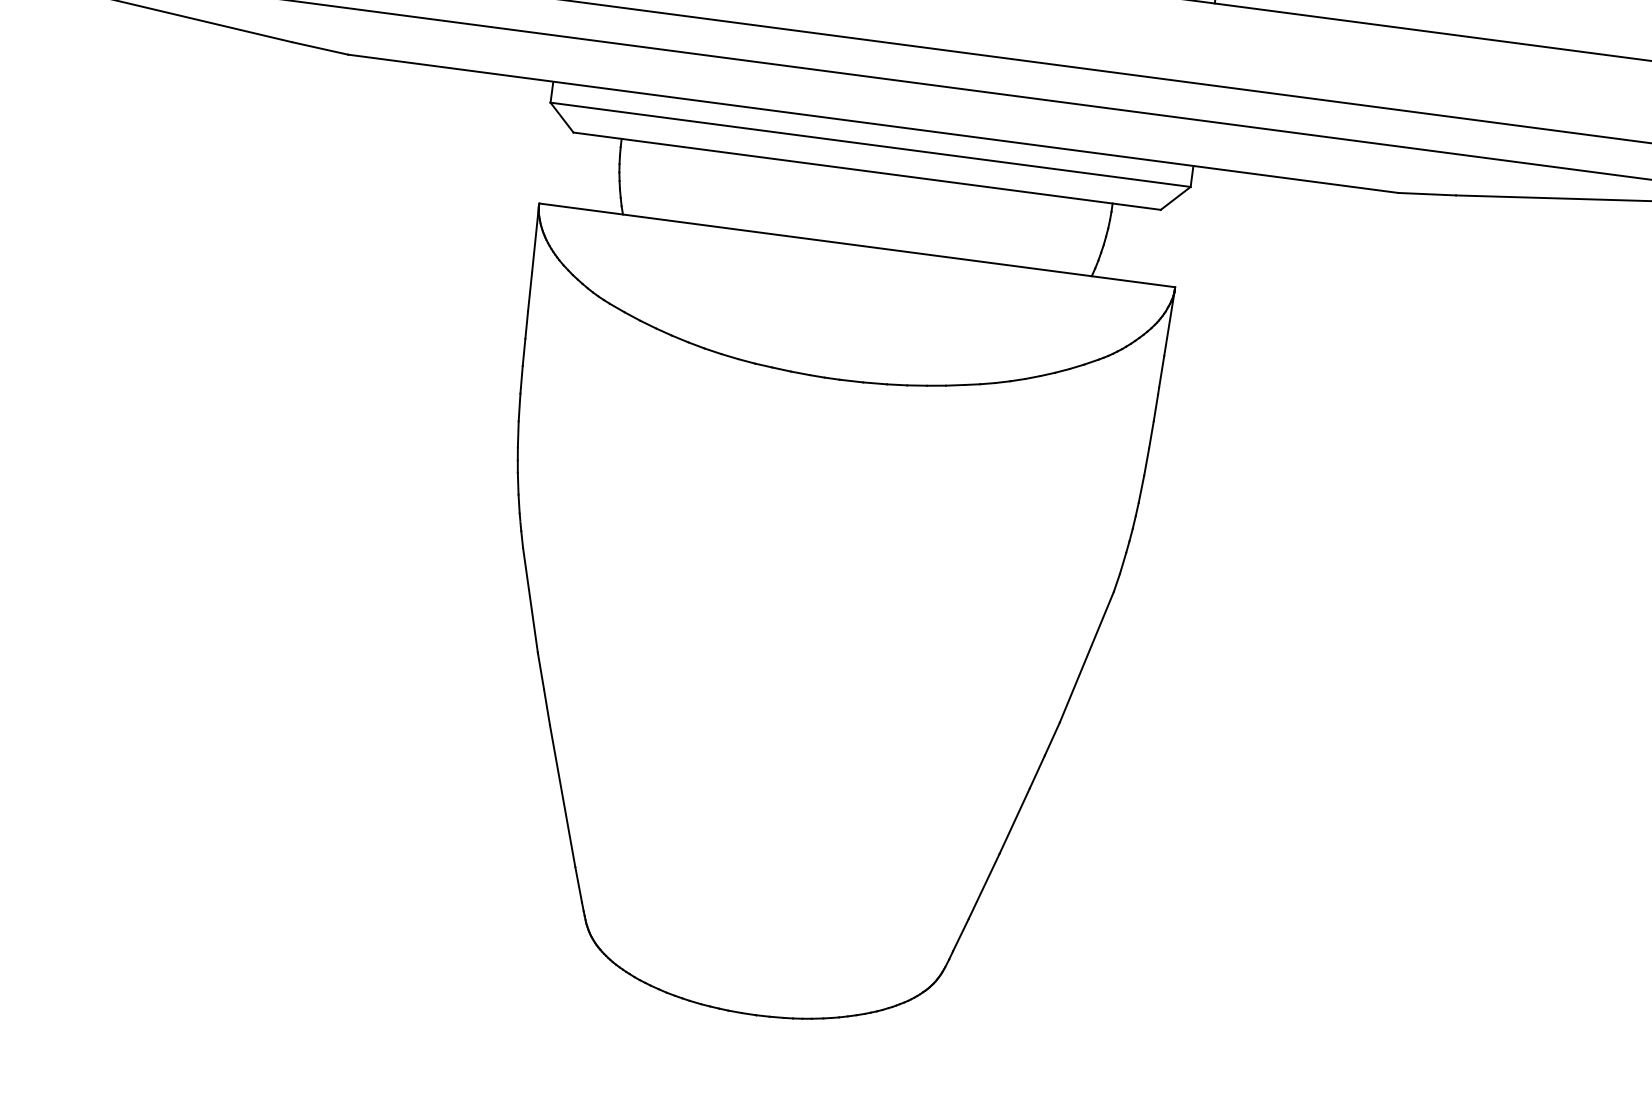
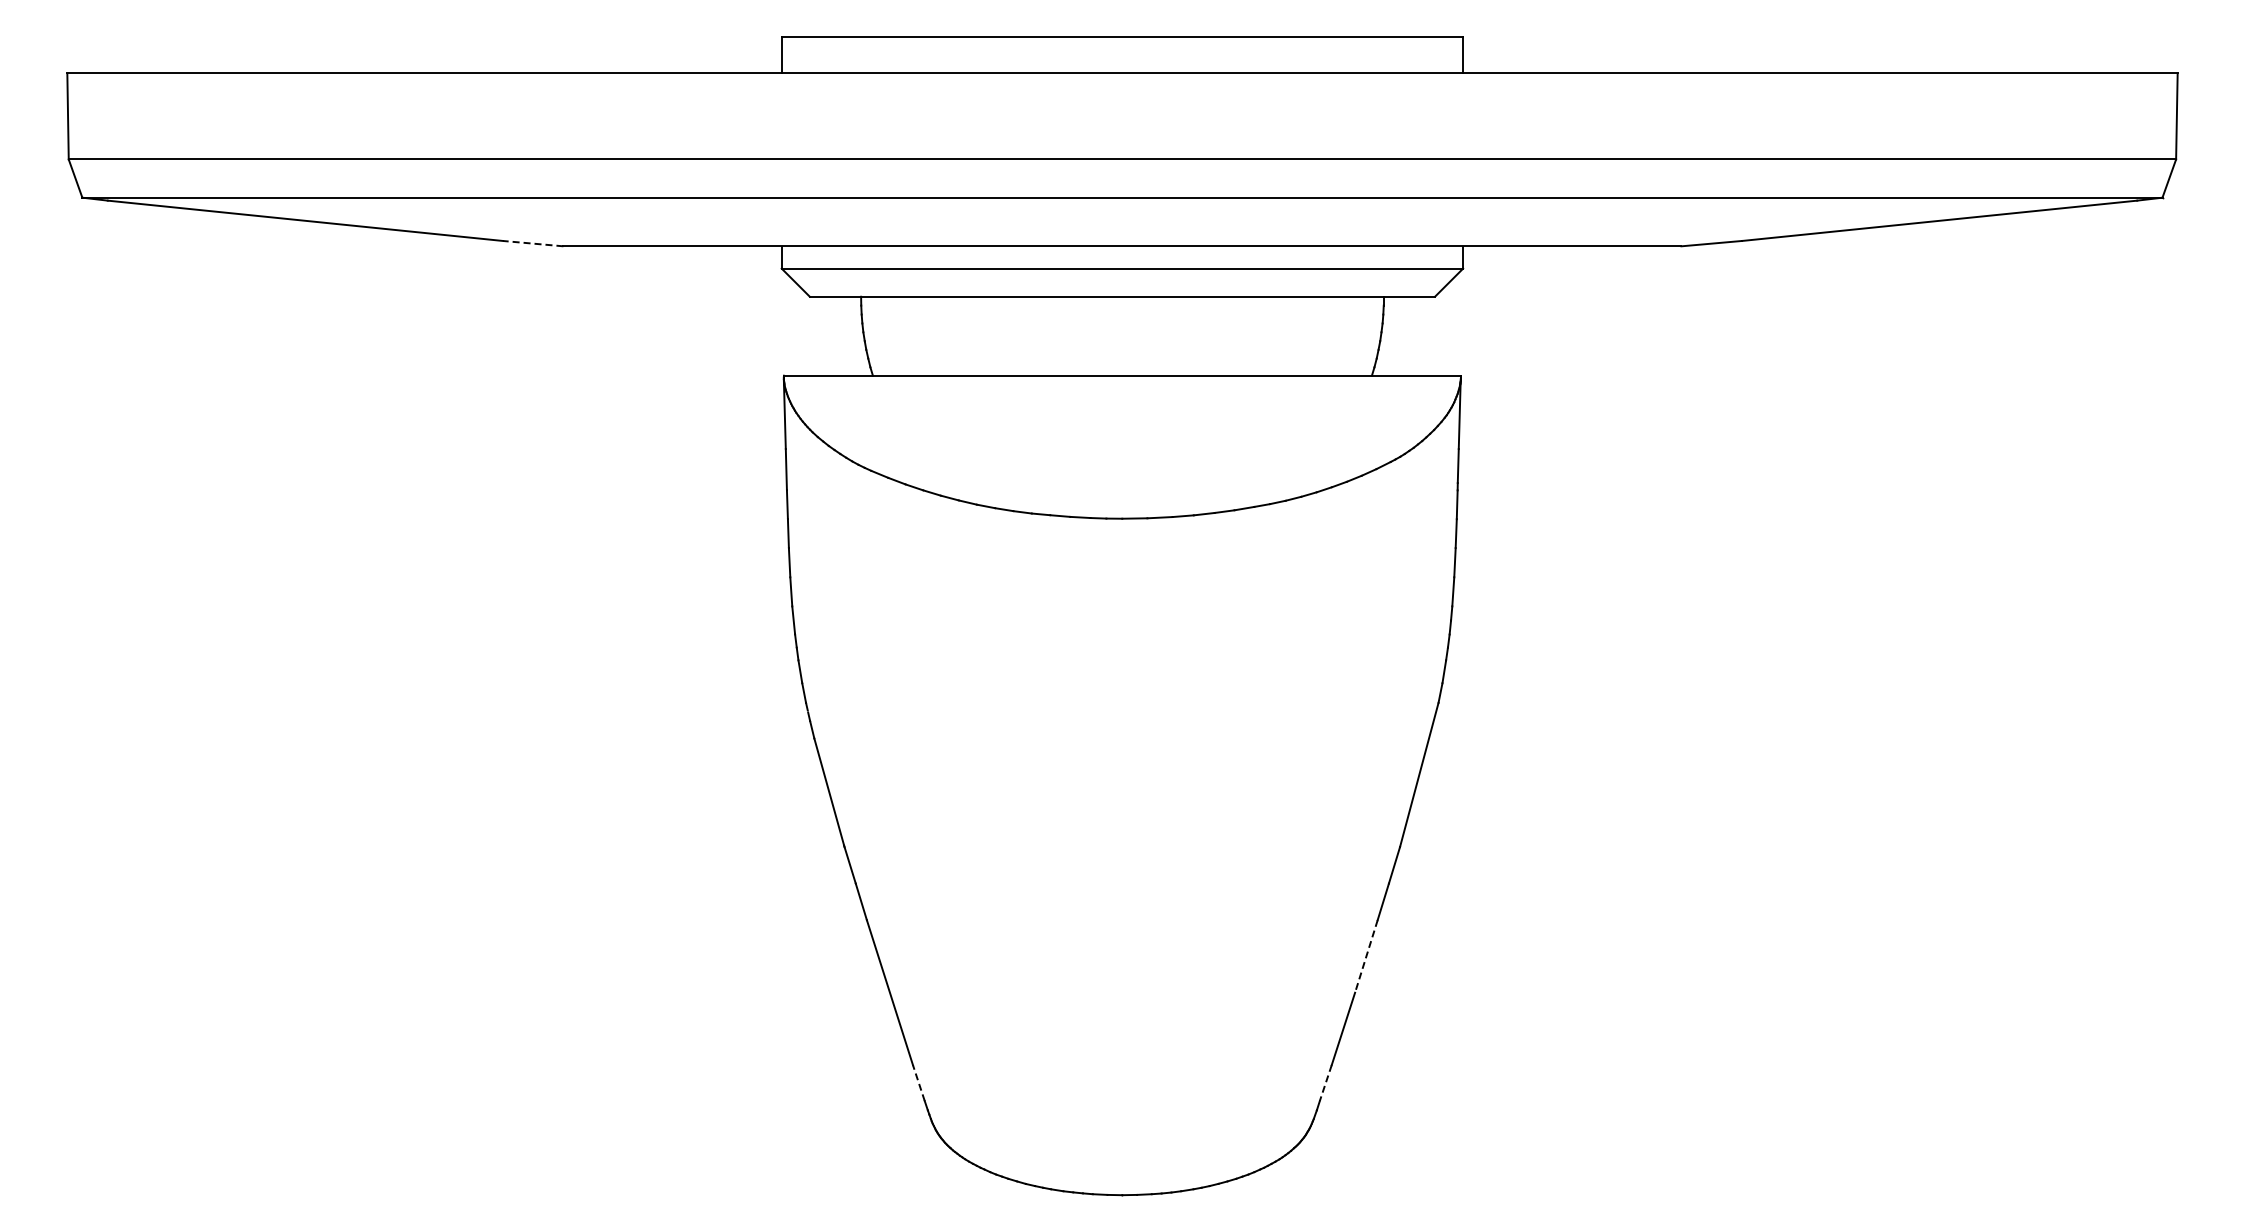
line: (319, 48) -> (532, 243), solid -> dashed
line: (1014, 821) -> (1366, 956), solid -> dashed
line: (578, 885) -> (918, 1083), solid -> dashed
line: (960, 935) -> (1325, 1083), solid -> dashed

